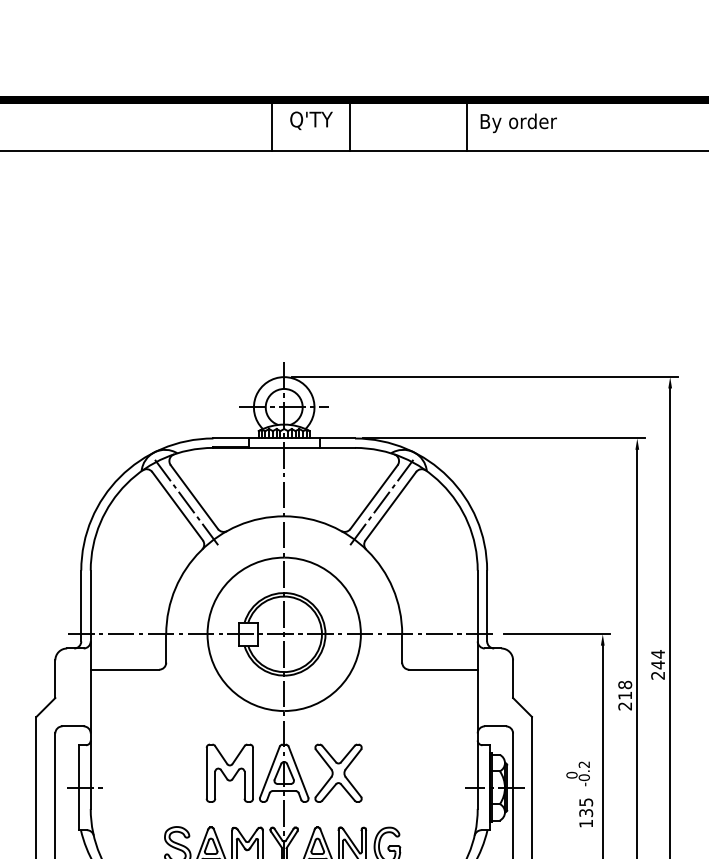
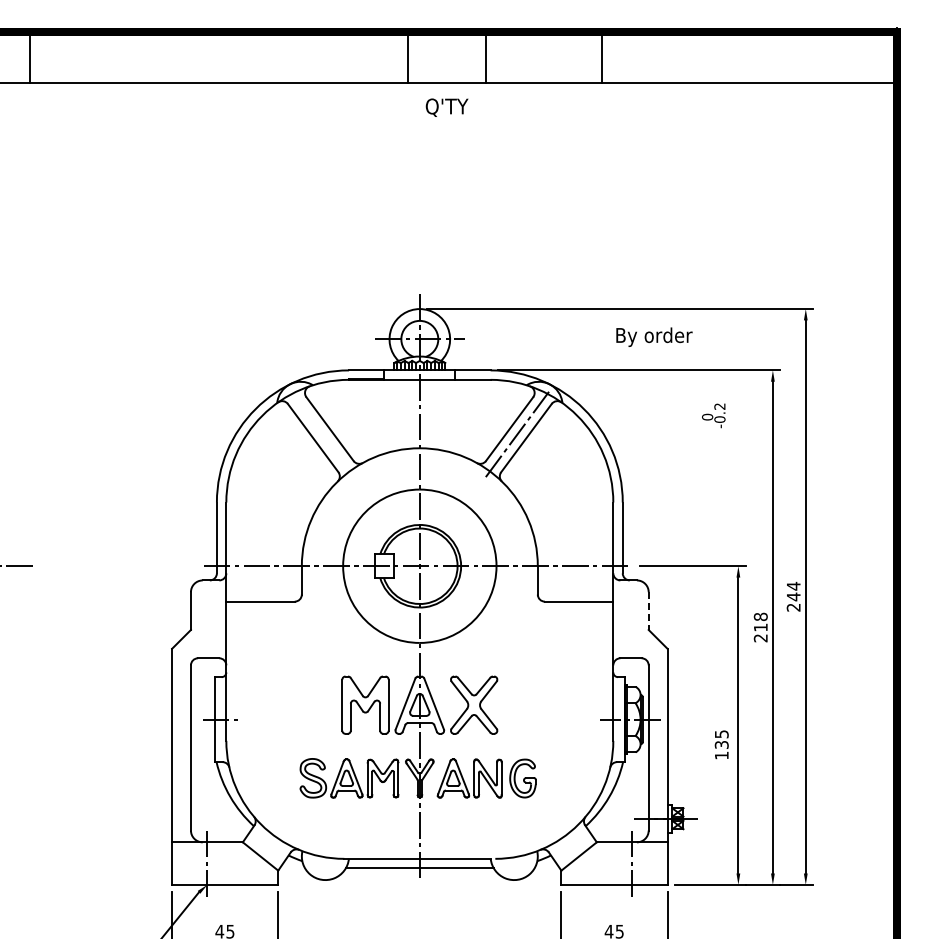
text: (310, 120) -> (446, 107), moved
text: (518, 122) -> (654, 336), moved
line: (184, 501) -> (320, 433), removed
line: (512, 679) -> (648, 611), solid -> dashed
text: (577, 773) -> (713, 415), moved

